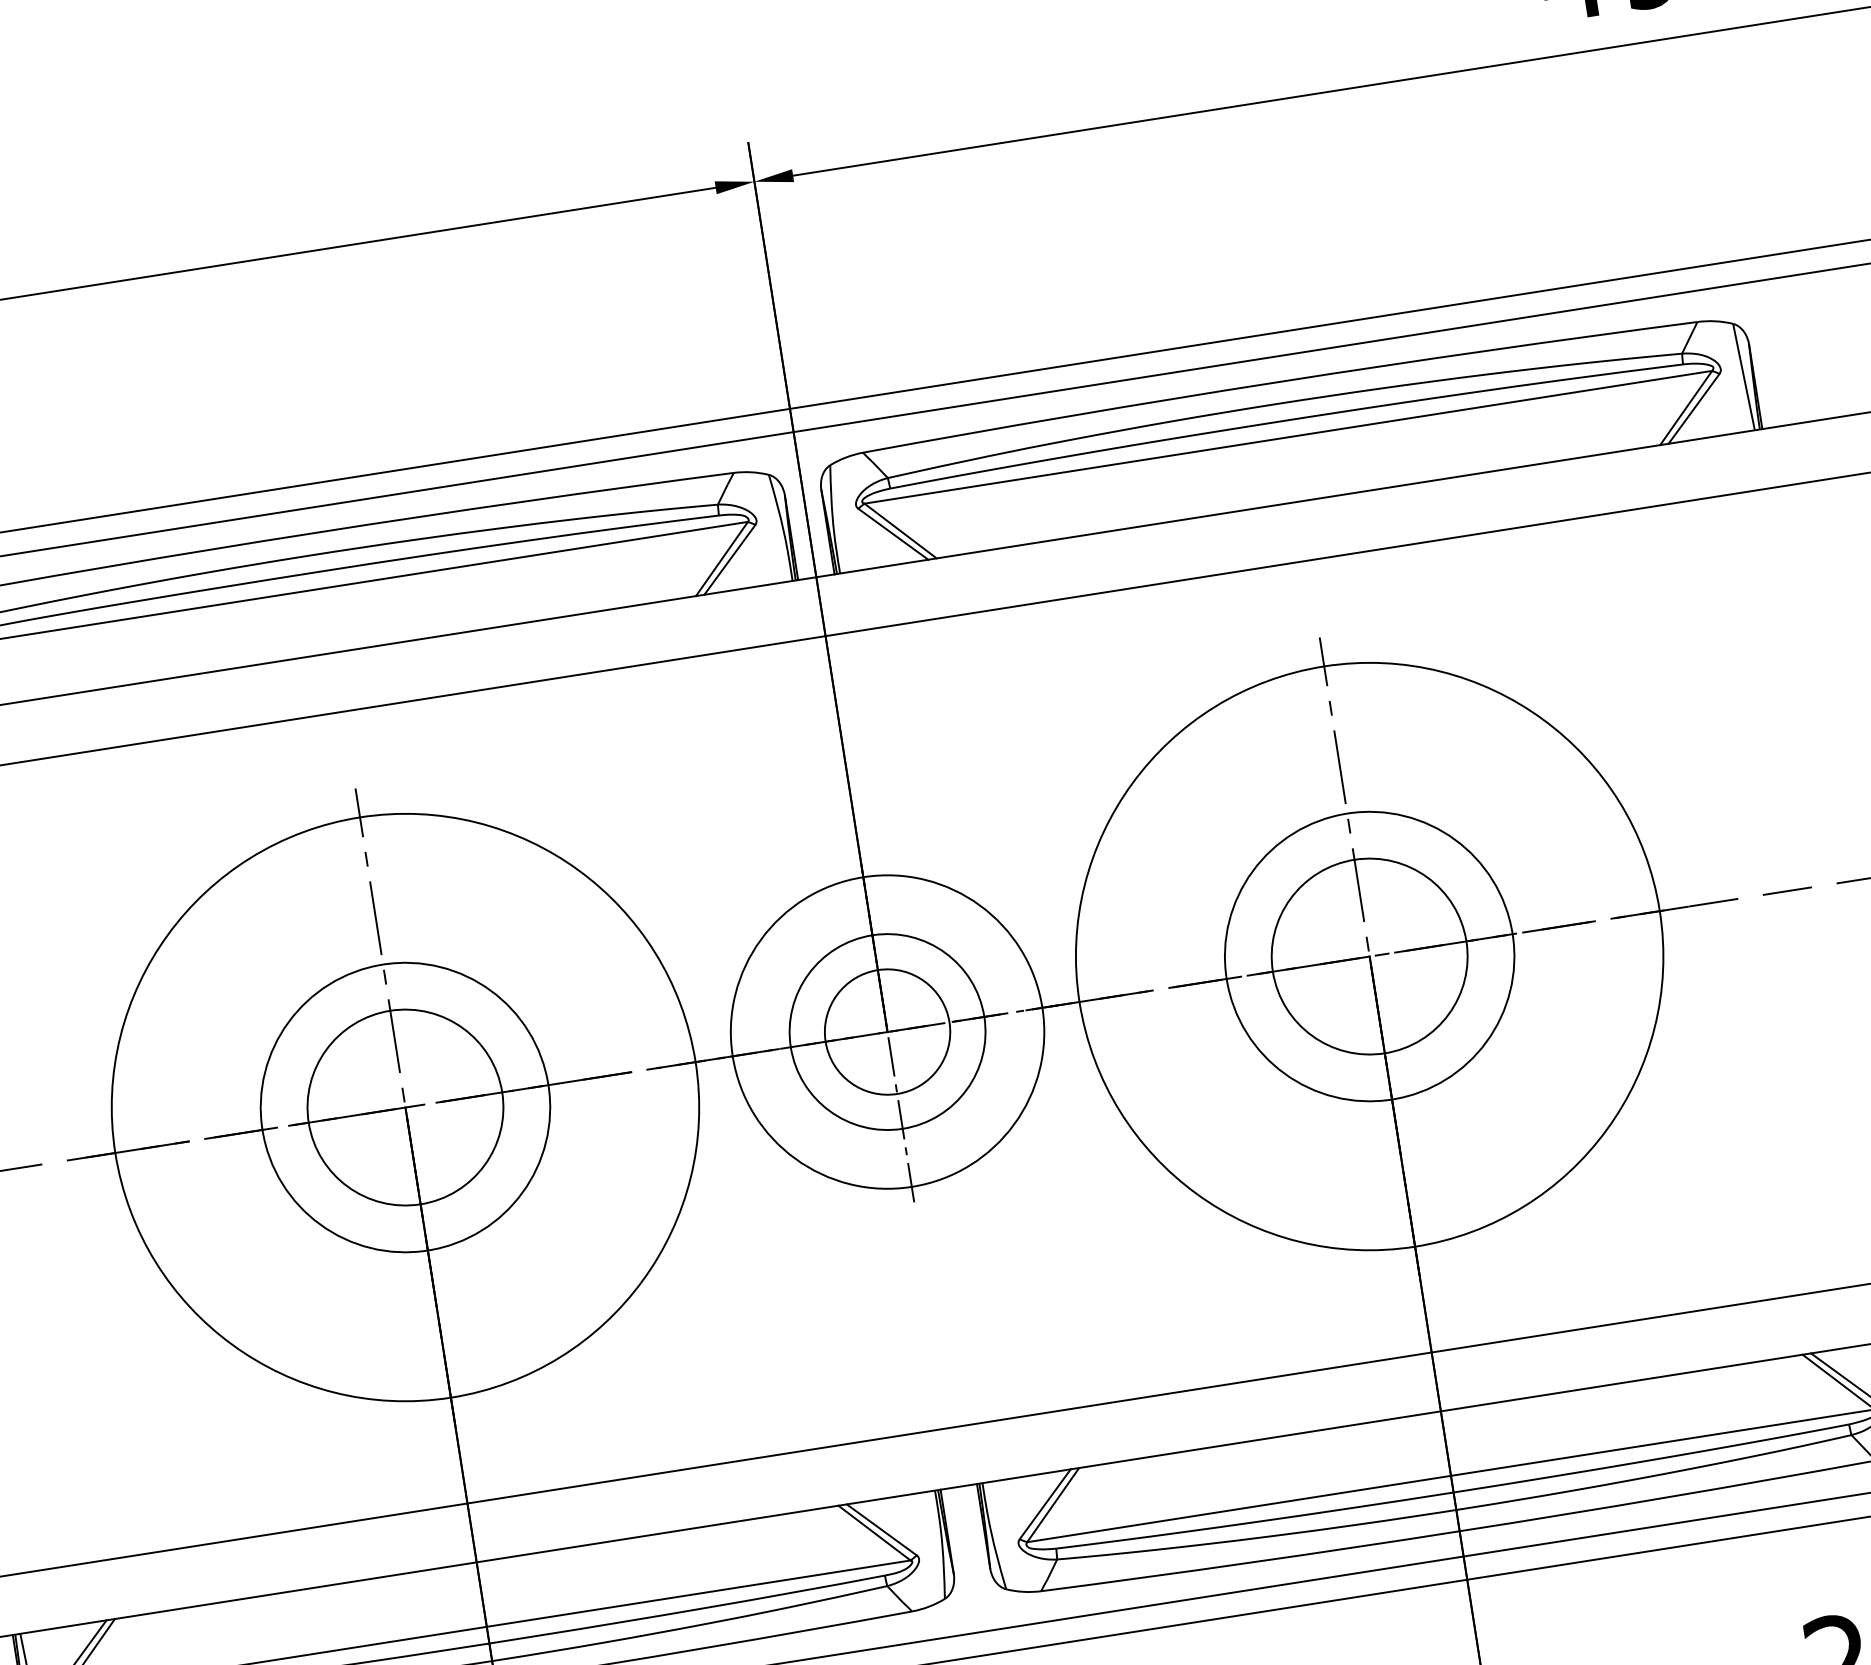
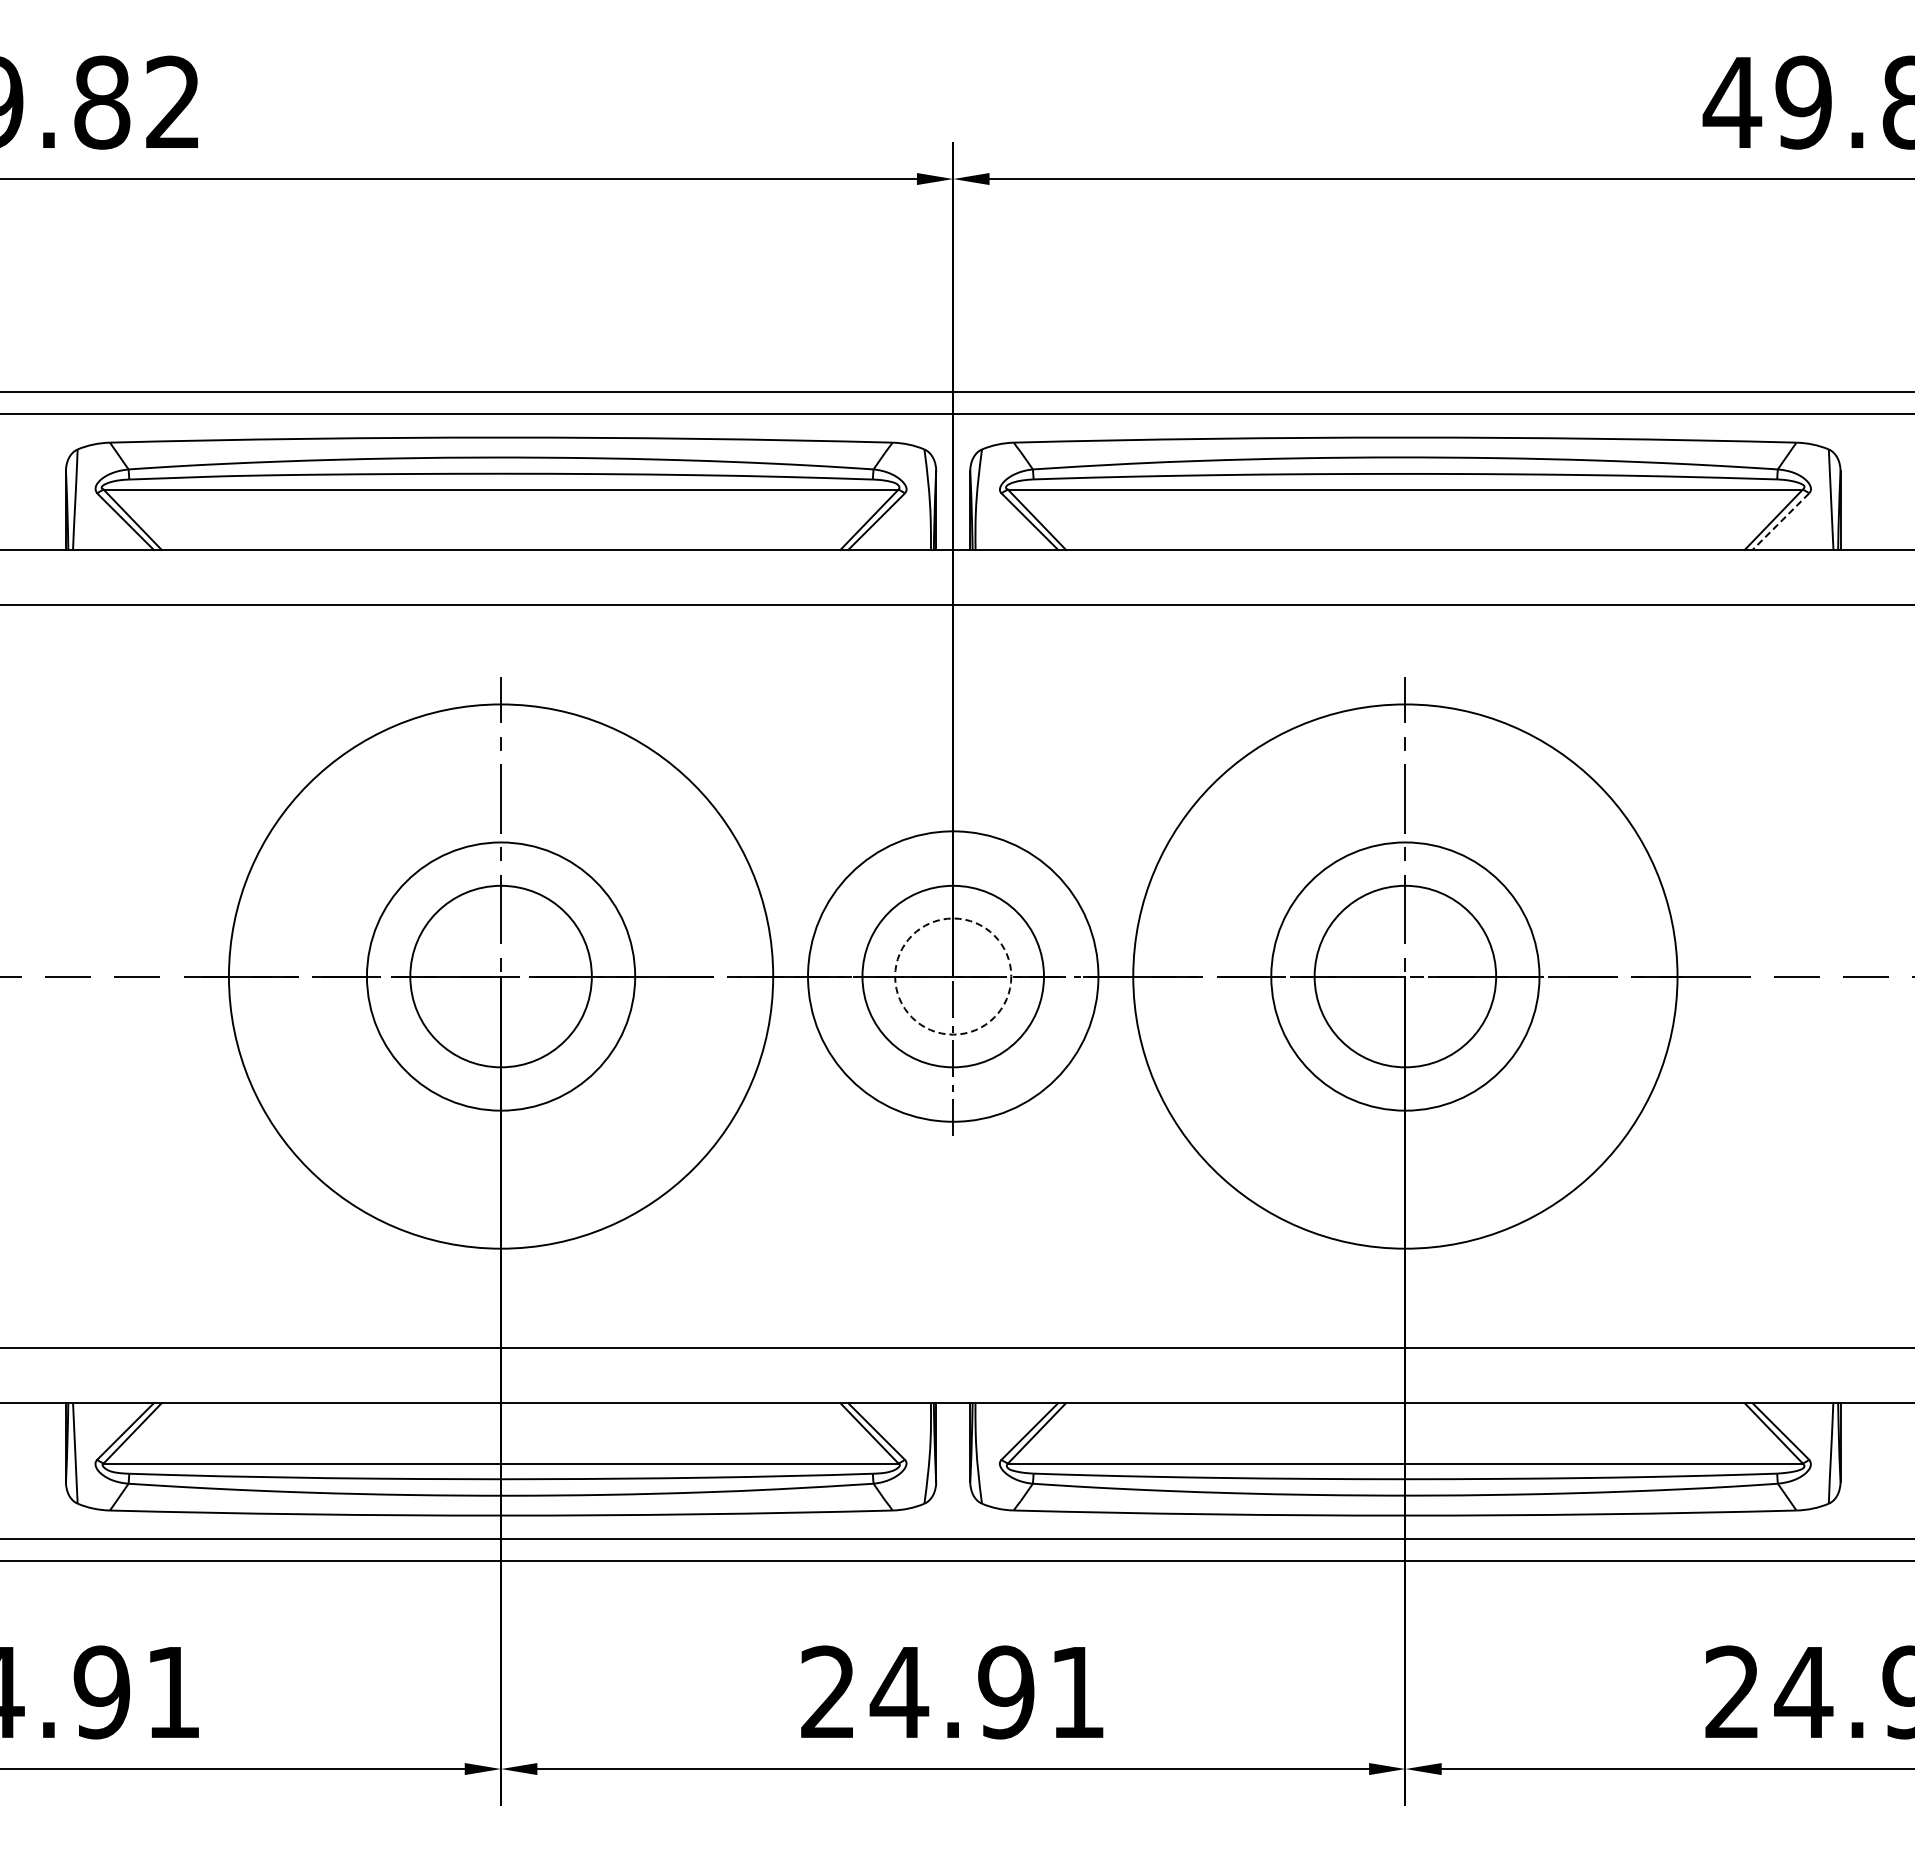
line: (1693, 409) -> (1780, 522), solid -> dashed
circle: (887, 1031) -> (953, 976), solid -> dashed

